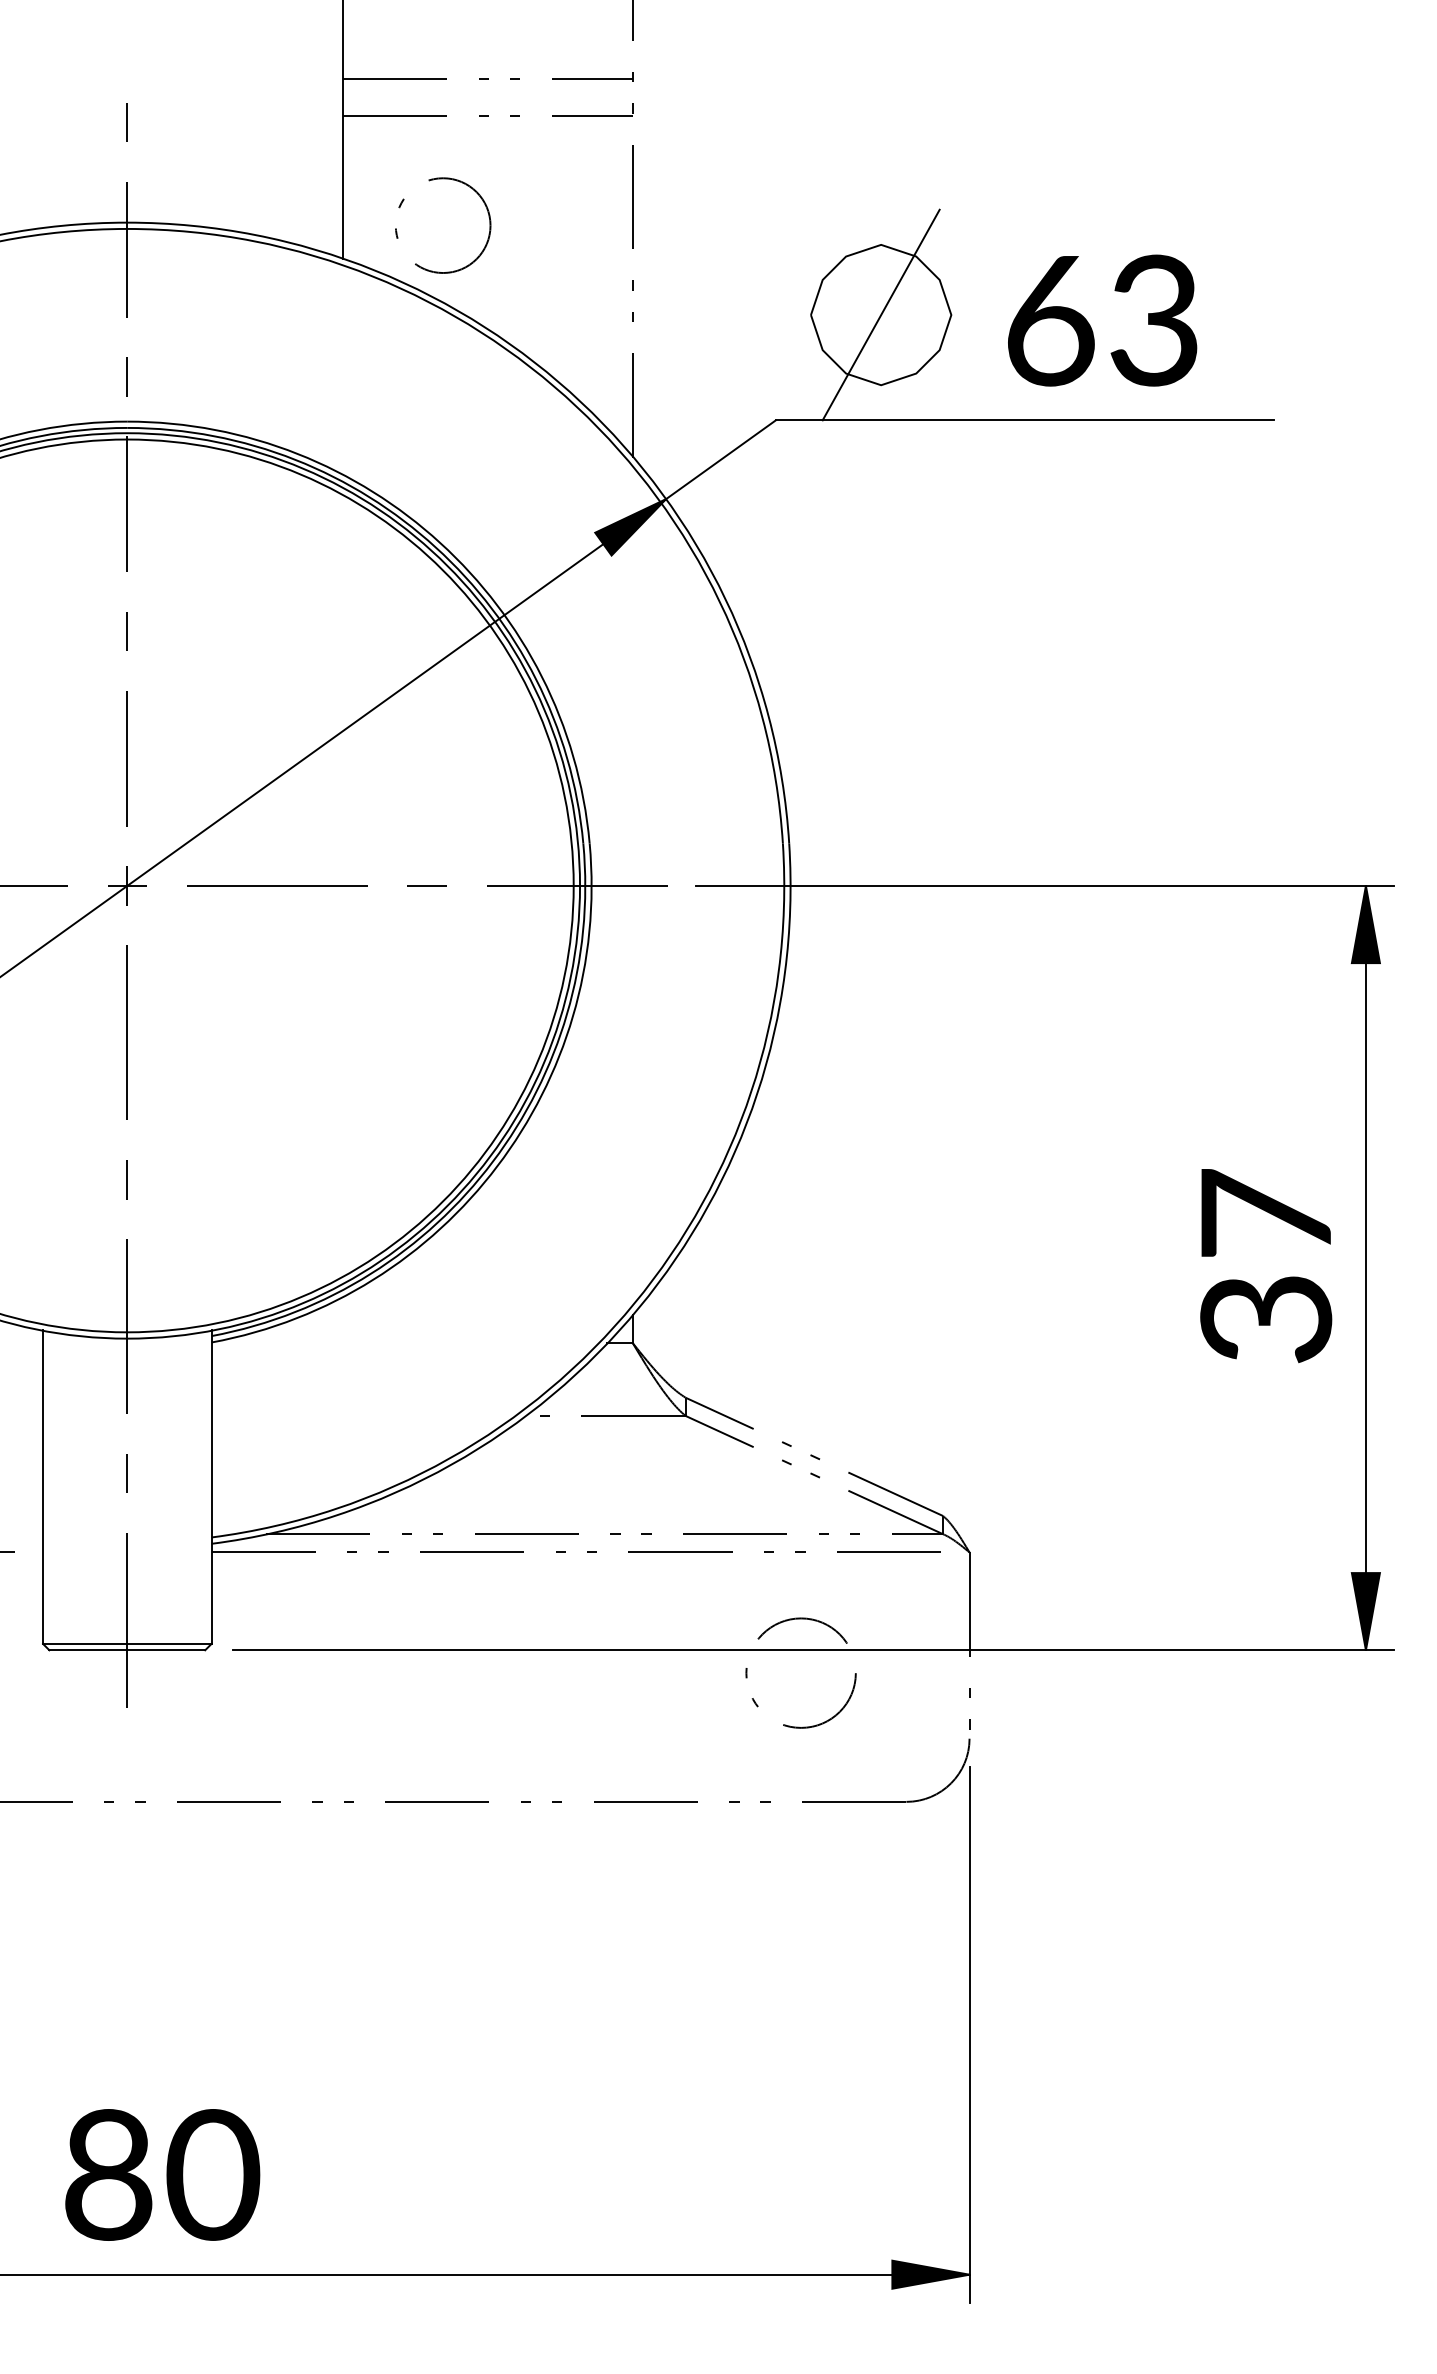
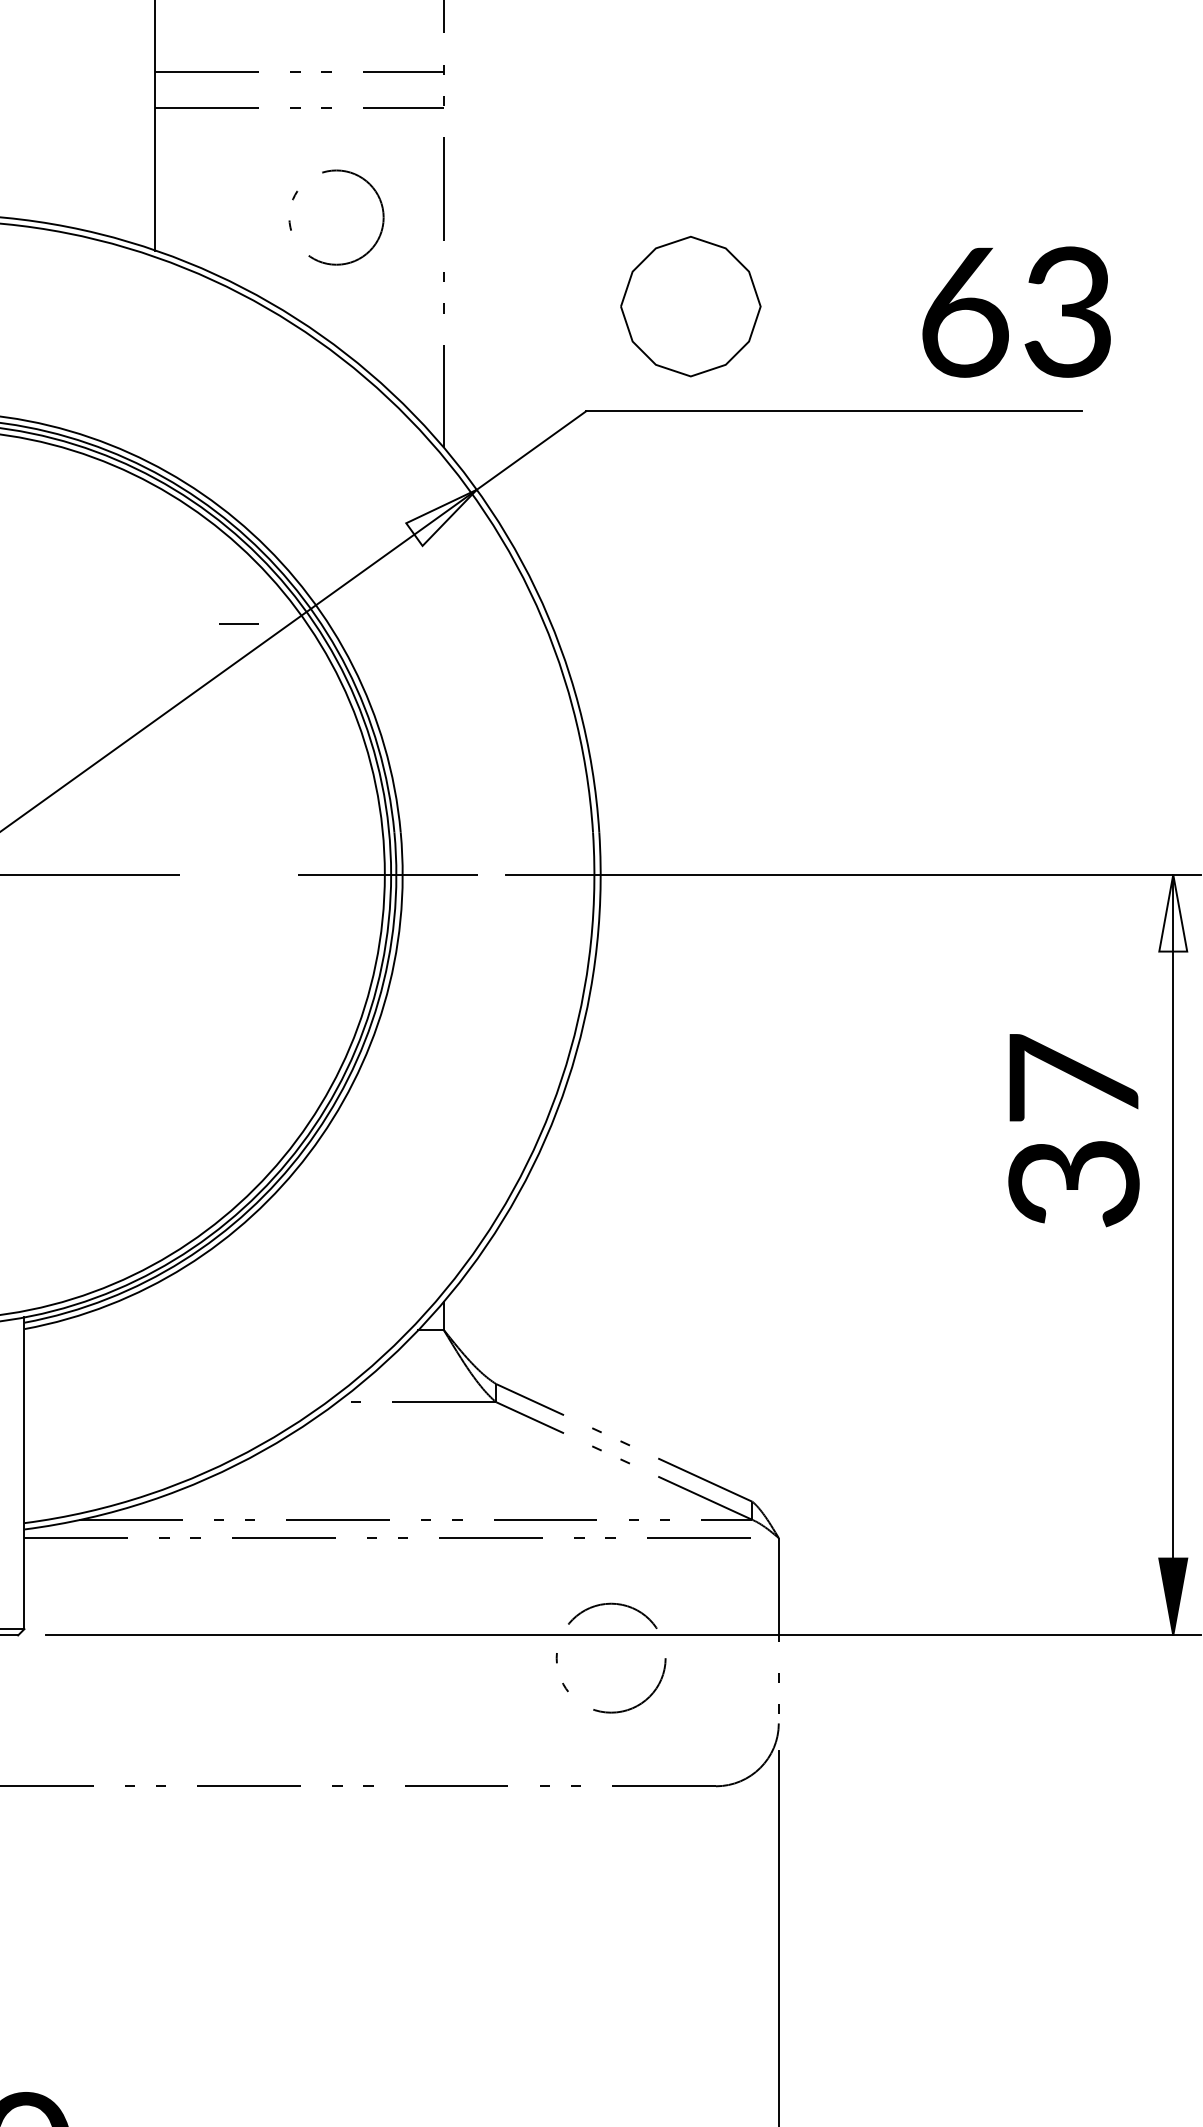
part: (485, 207) -> (378, 199), moved
line: (880, 314) -> (690, 306), removed
text: (1102, 320) -> (1016, 312), moved
fill: (630, 527) -> (441, 518), removed
line: (426, 885) -> (238, 623), moved
fill: (1365, 924) -> (1172, 913), removed
text: (1266, 1266) -> (1074, 1131), moved

